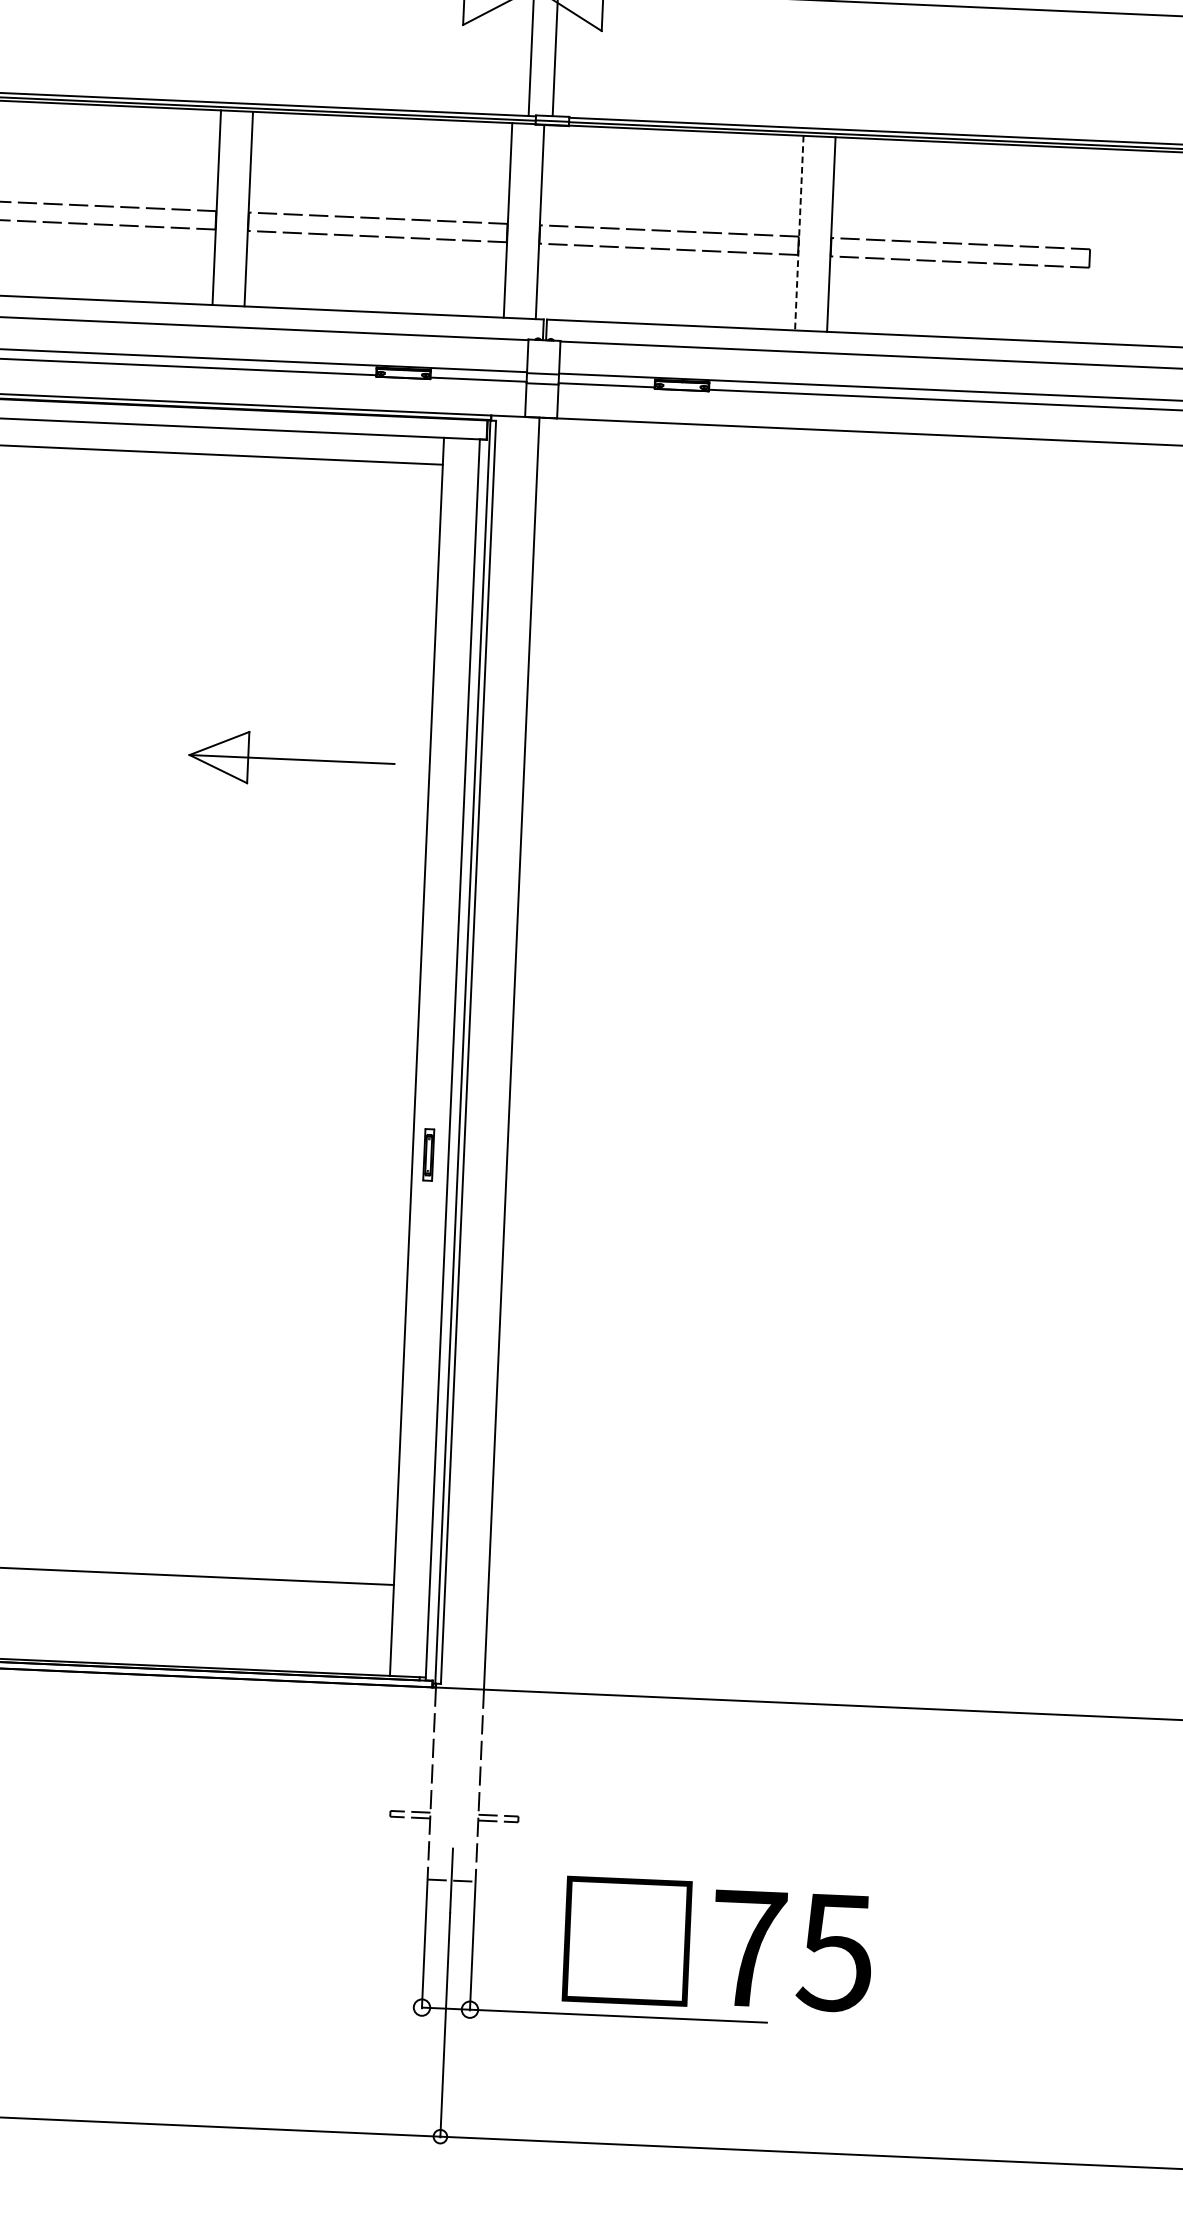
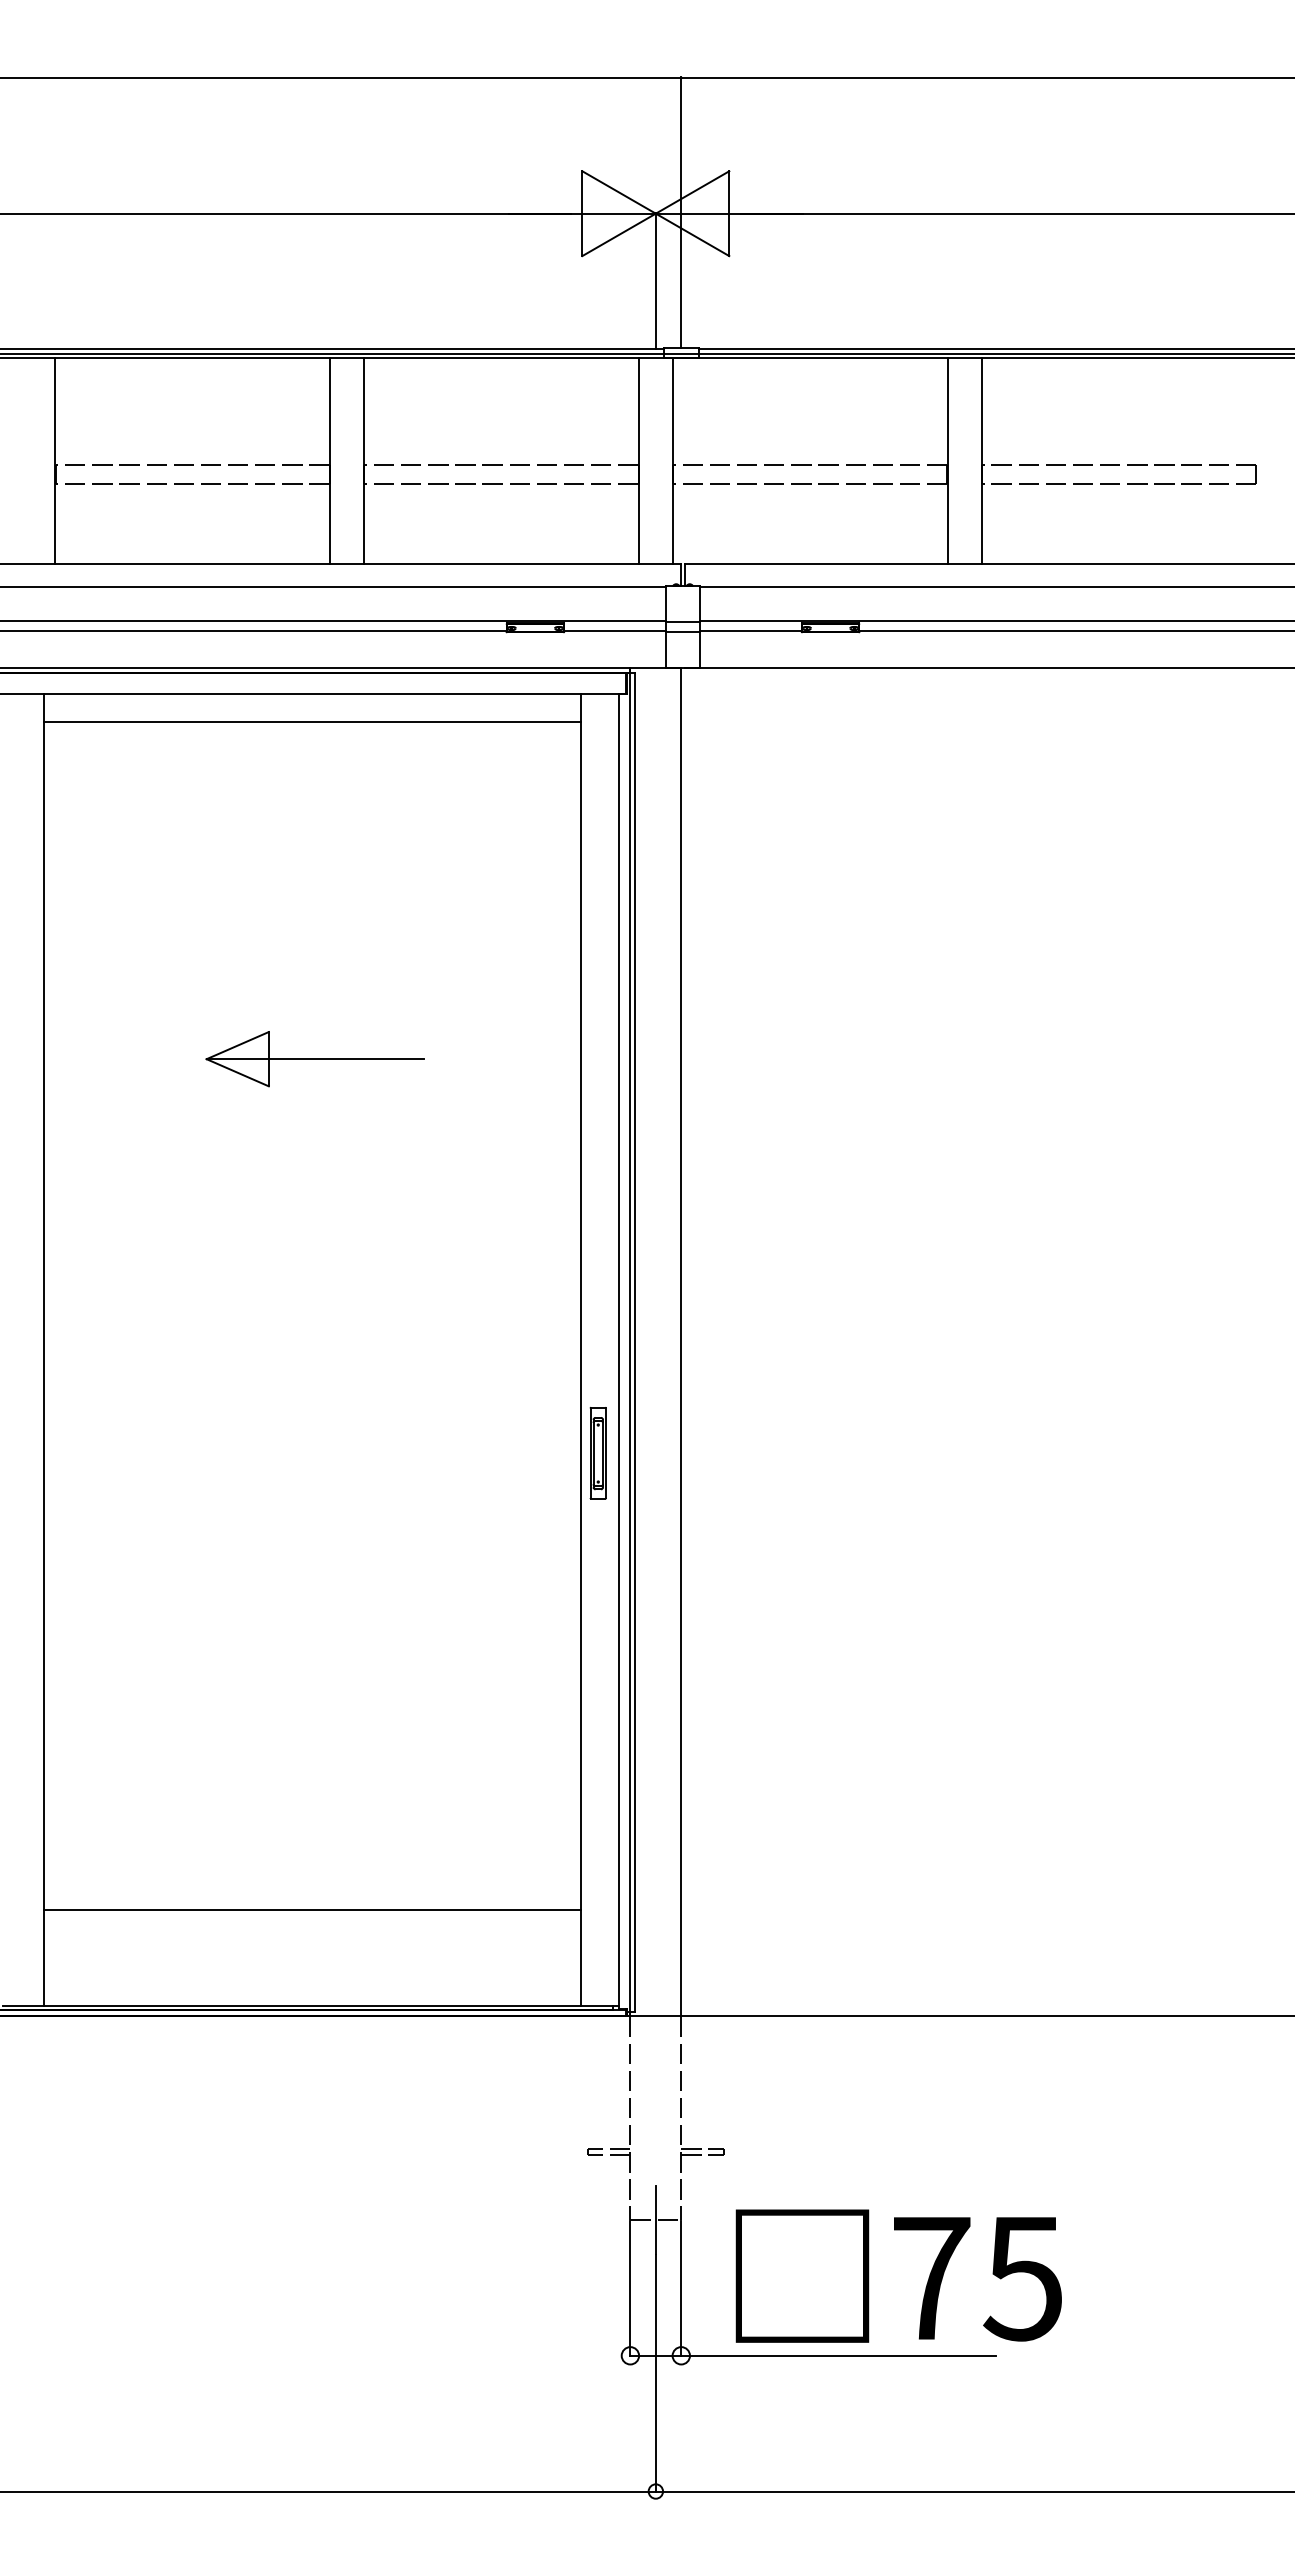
line: (799, 233) -> (947, 461), dashed -> solid
part: (291, 759) -> (314, 1059), moved
part: (428, 1155) -> (597, 1453), size x1.67
text: (717, 1944) -> (898, 2275), moved

